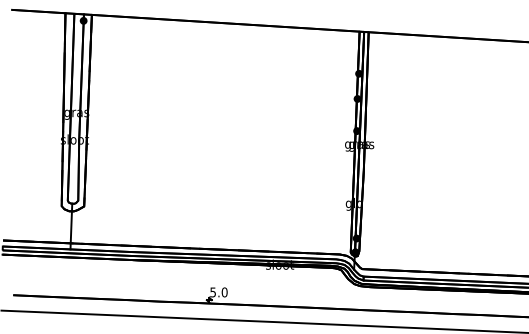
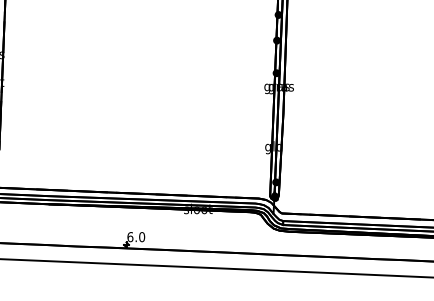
text: (213, 292) -> (130, 237), 5.0 -> 6.0

